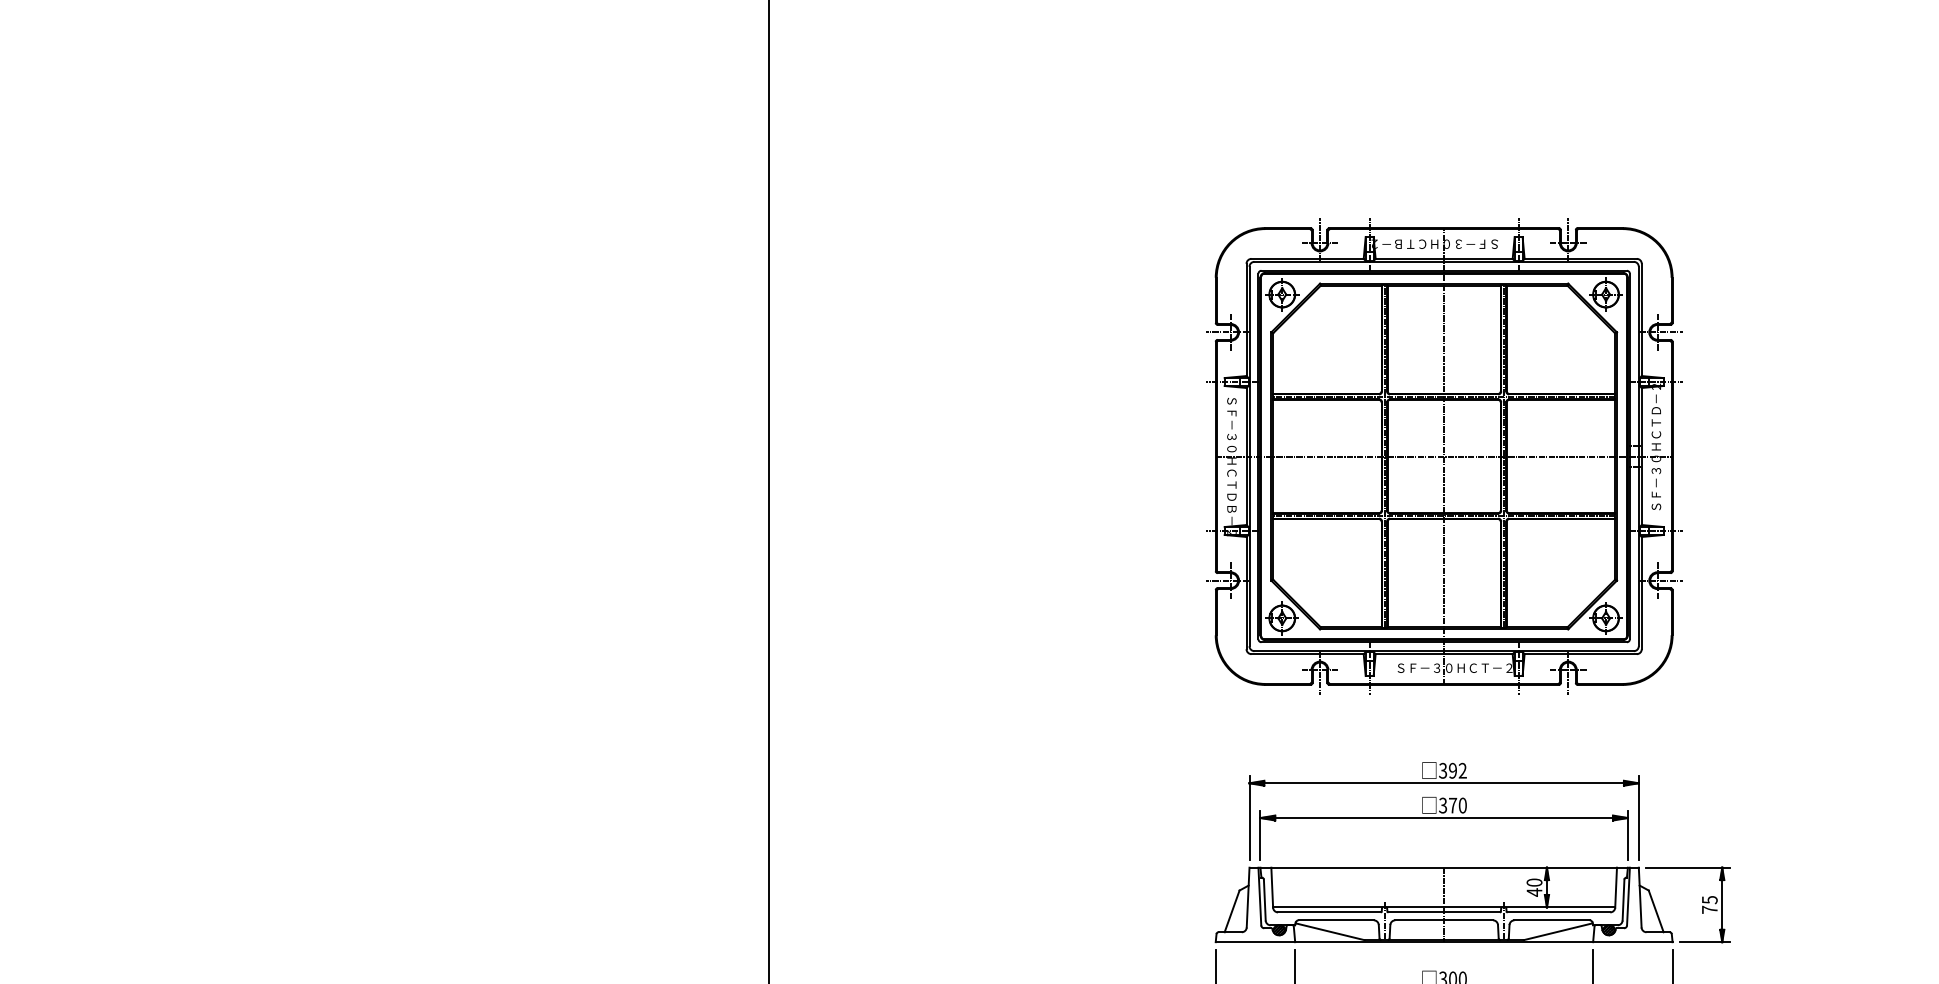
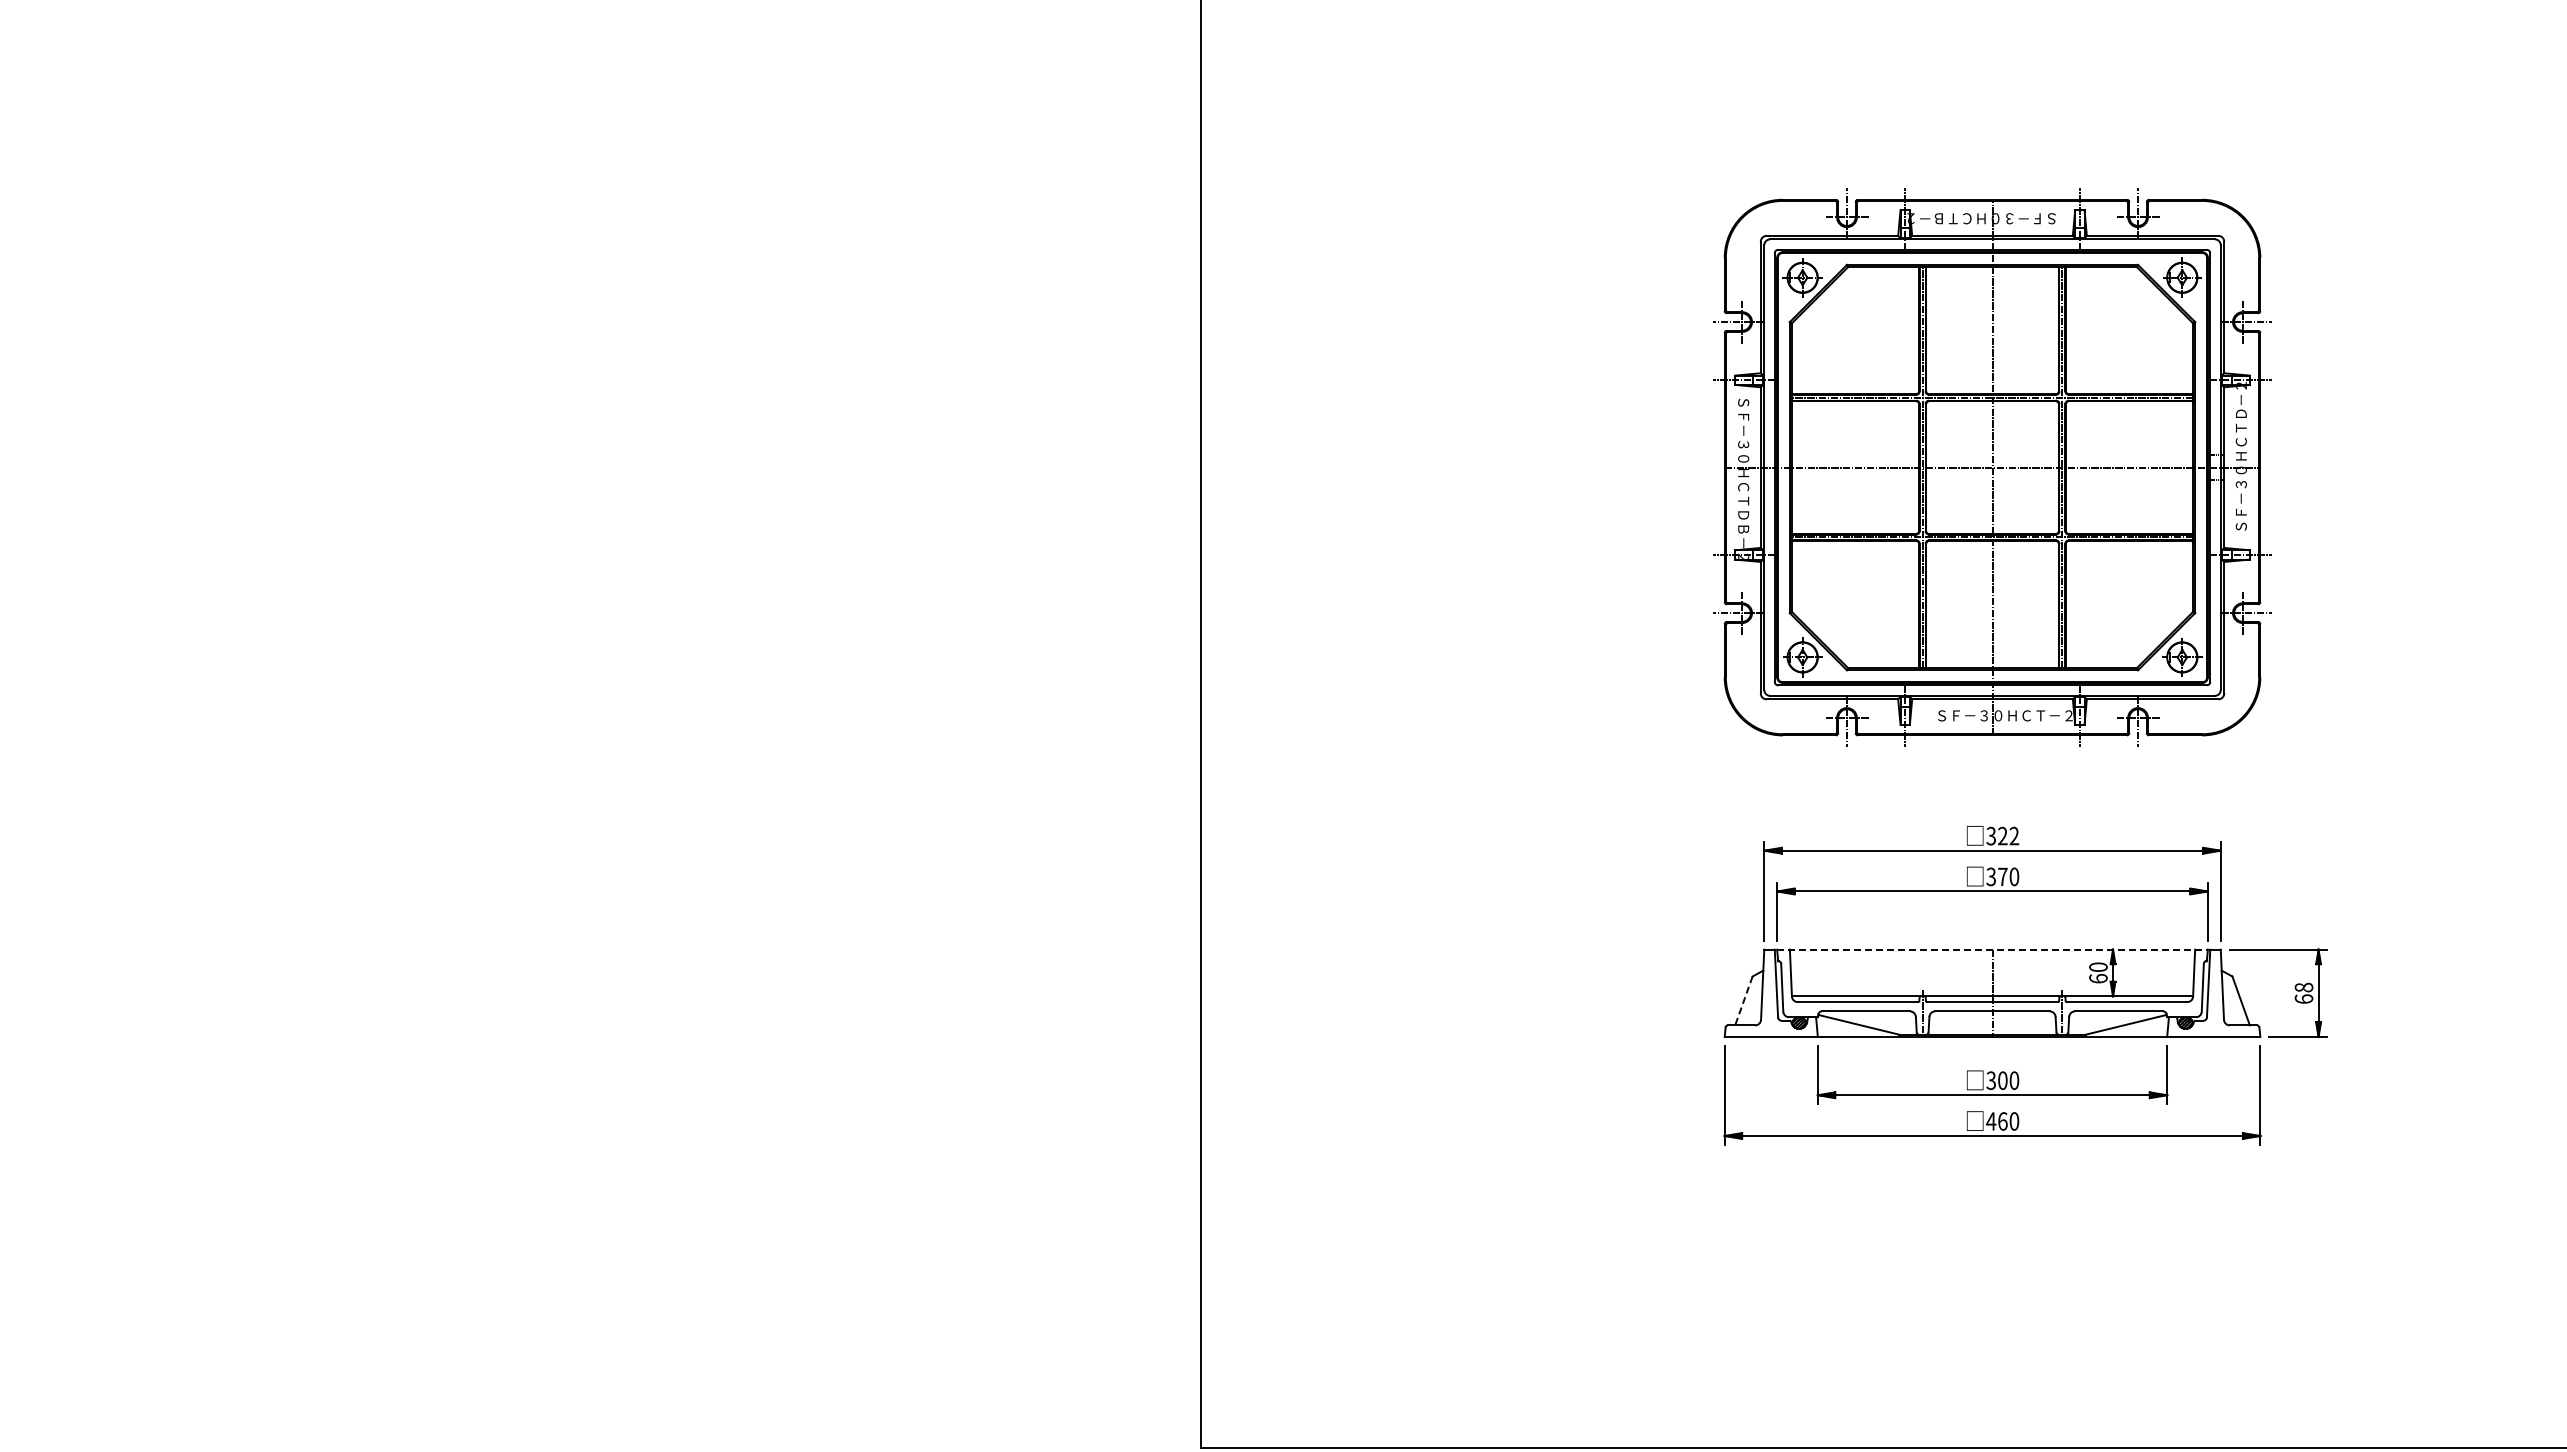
text: (1452, 771) -> (2002, 836), 392 -> 322
line: (1445, 867) -> (1993, 949), solid -> dashed
text: (1534, 892) -> (2098, 978), 40 -> 60
text: (1709, 904) -> (2303, 992), 75 -> 68
line: (1231, 911) -> (1743, 1000), solid -> dashed

